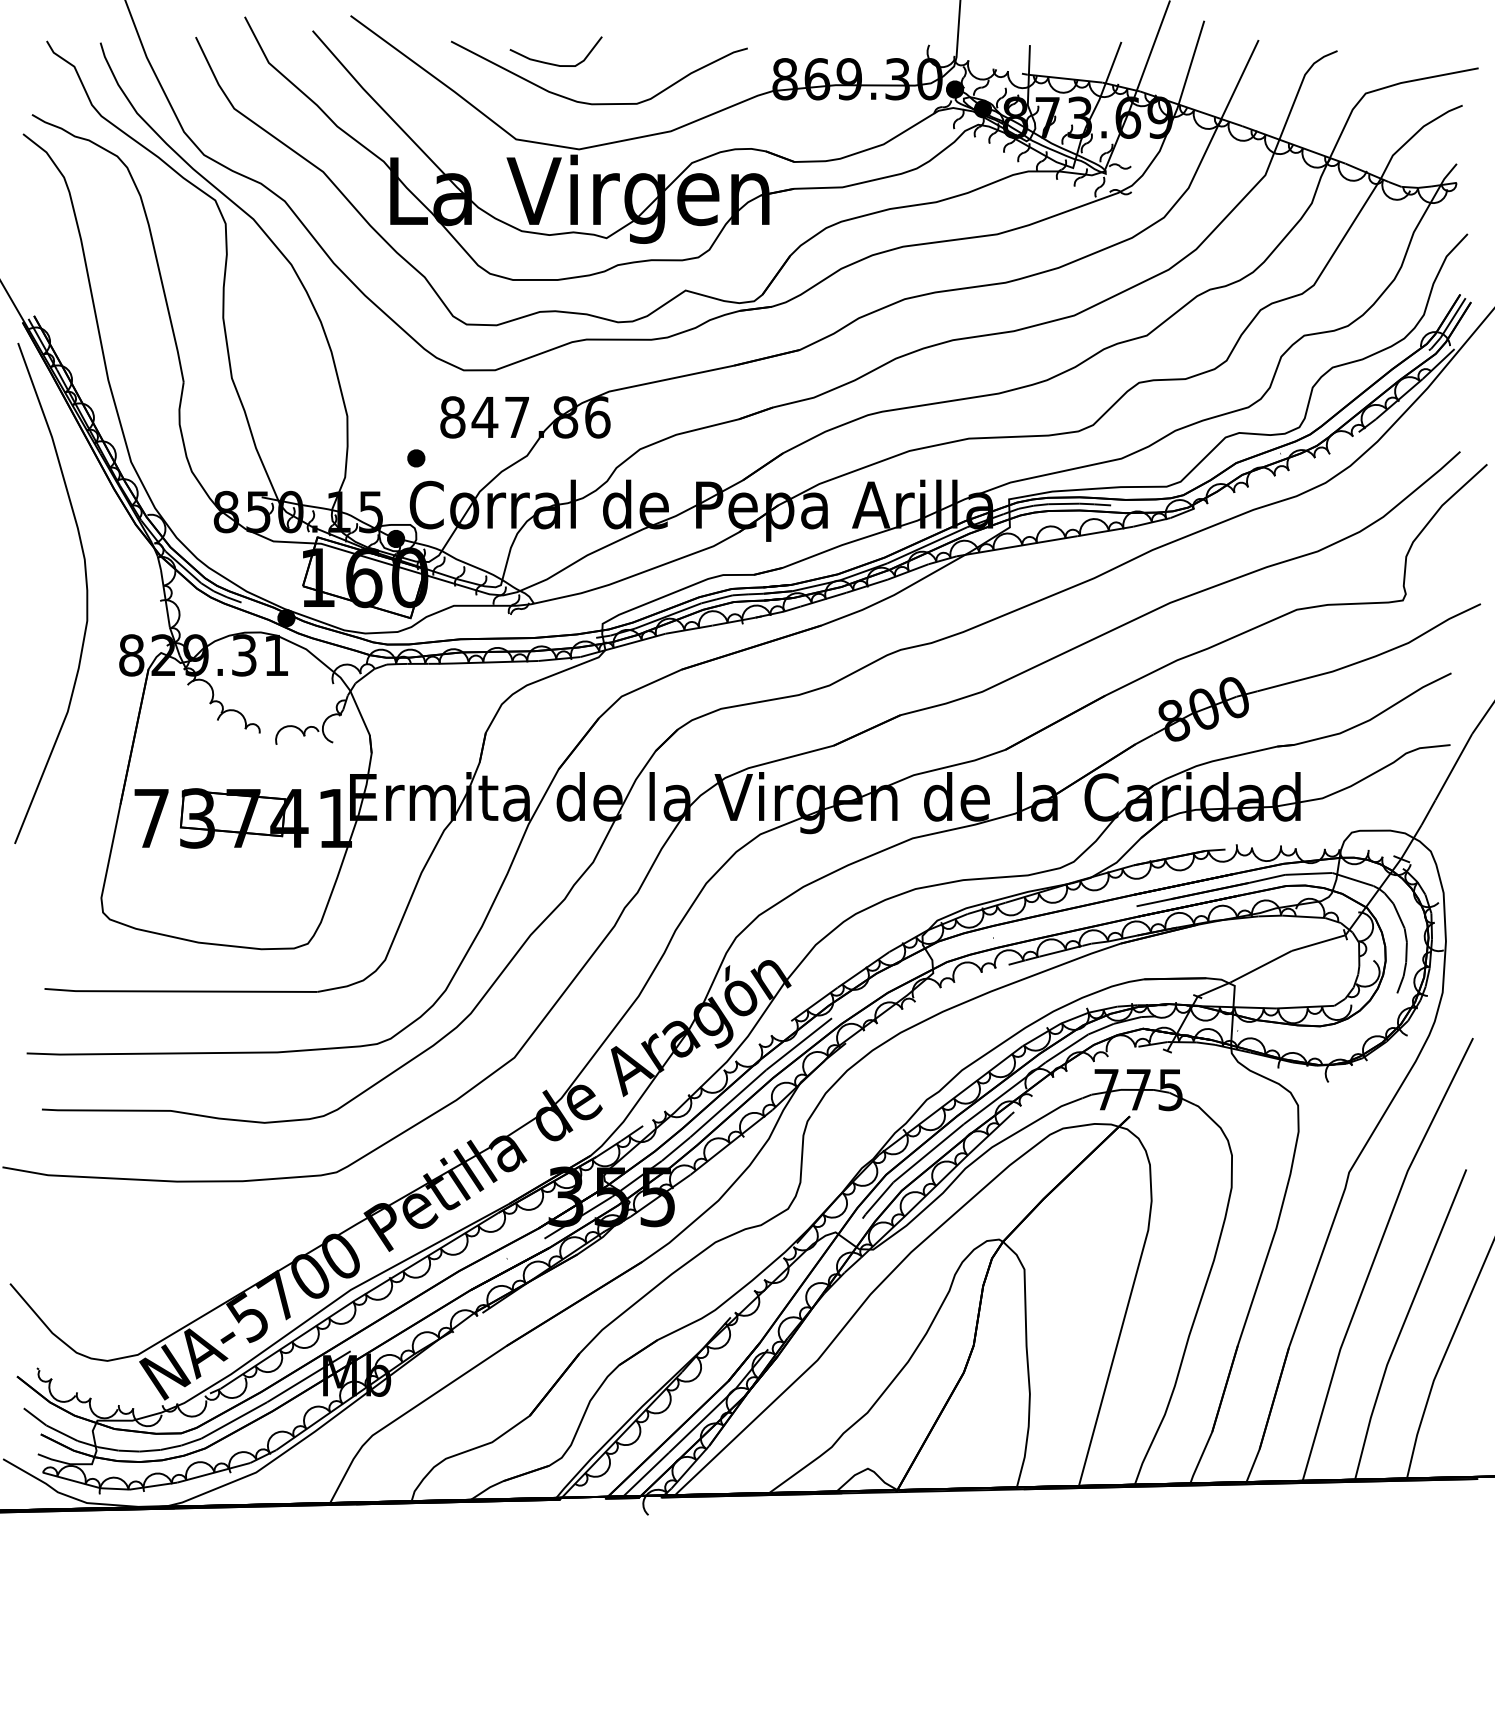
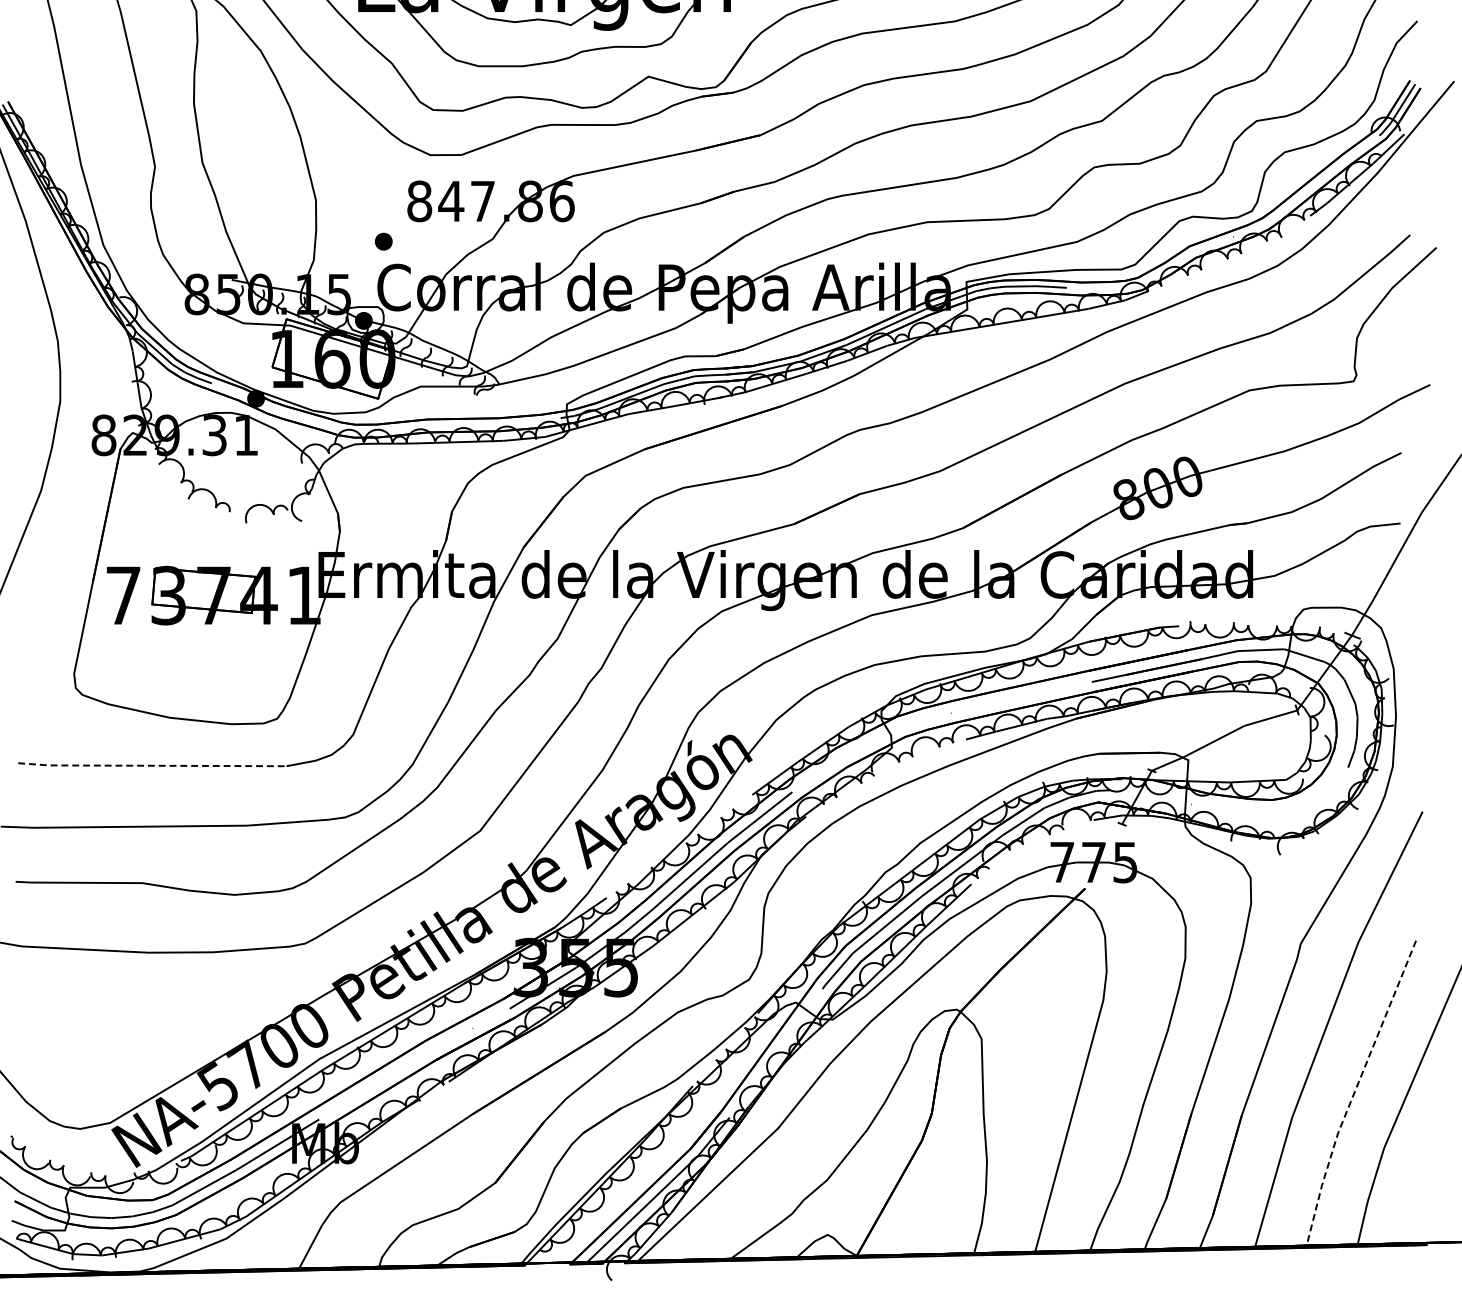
line: (180, 991) -> (151, 765), solid -> dashed
line: (1403, 1325) -> (1354, 1094), solid -> dashed

